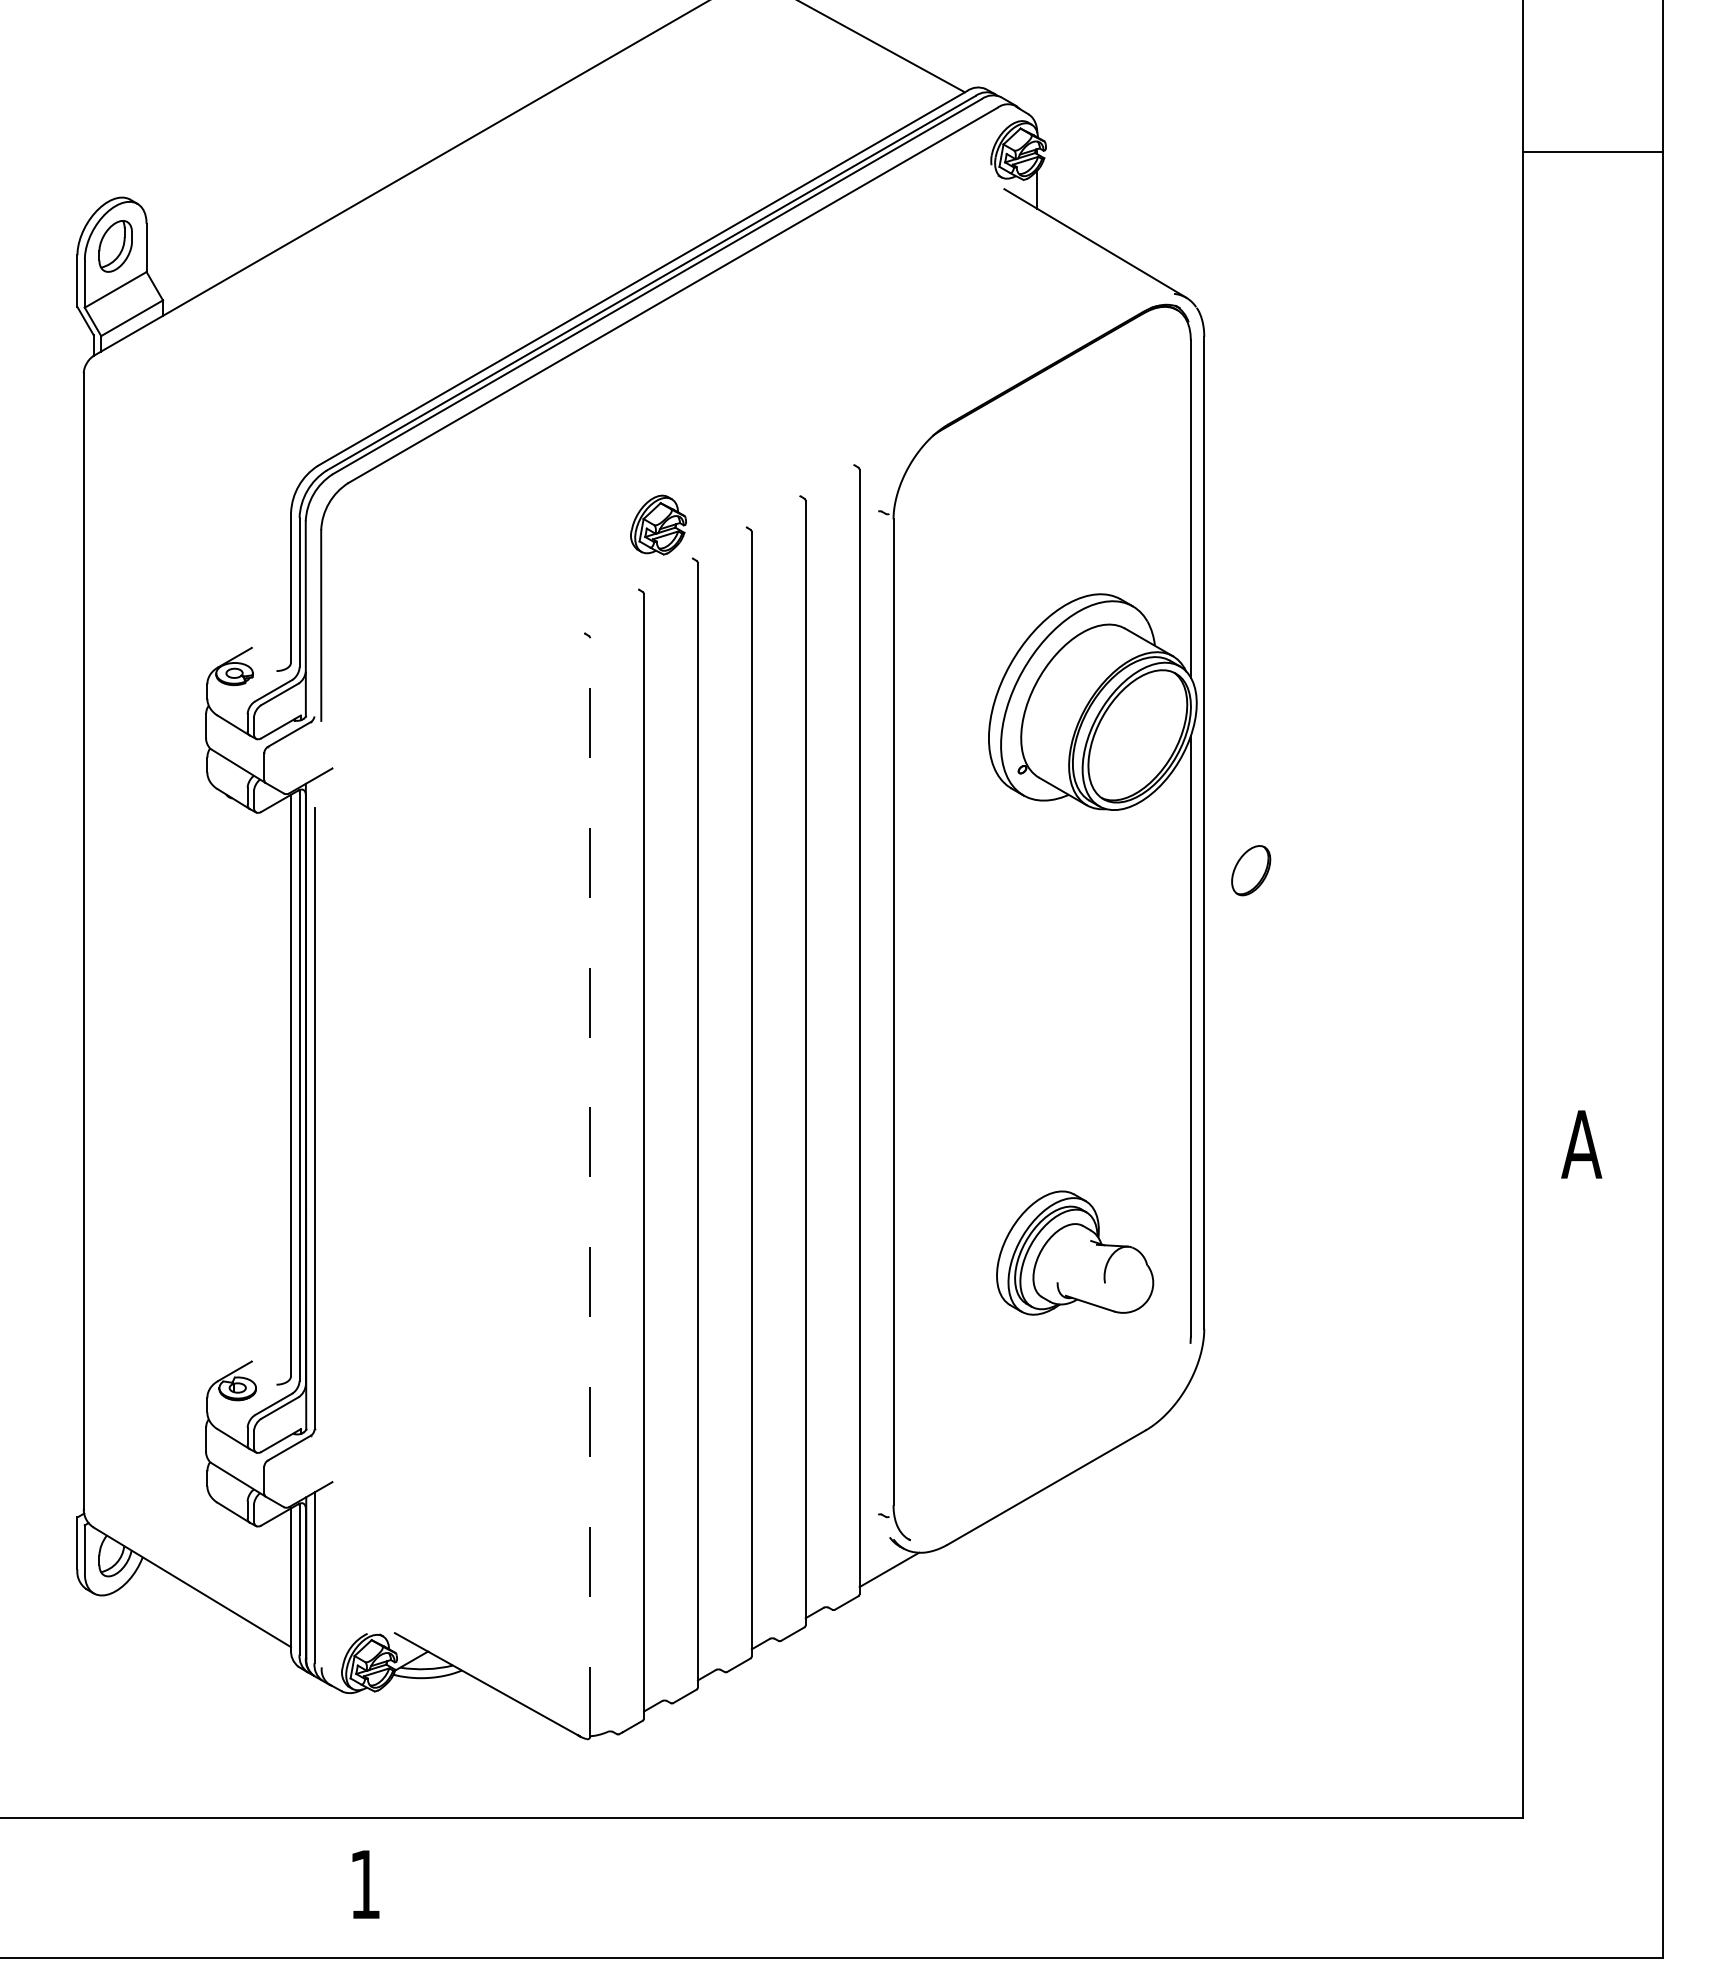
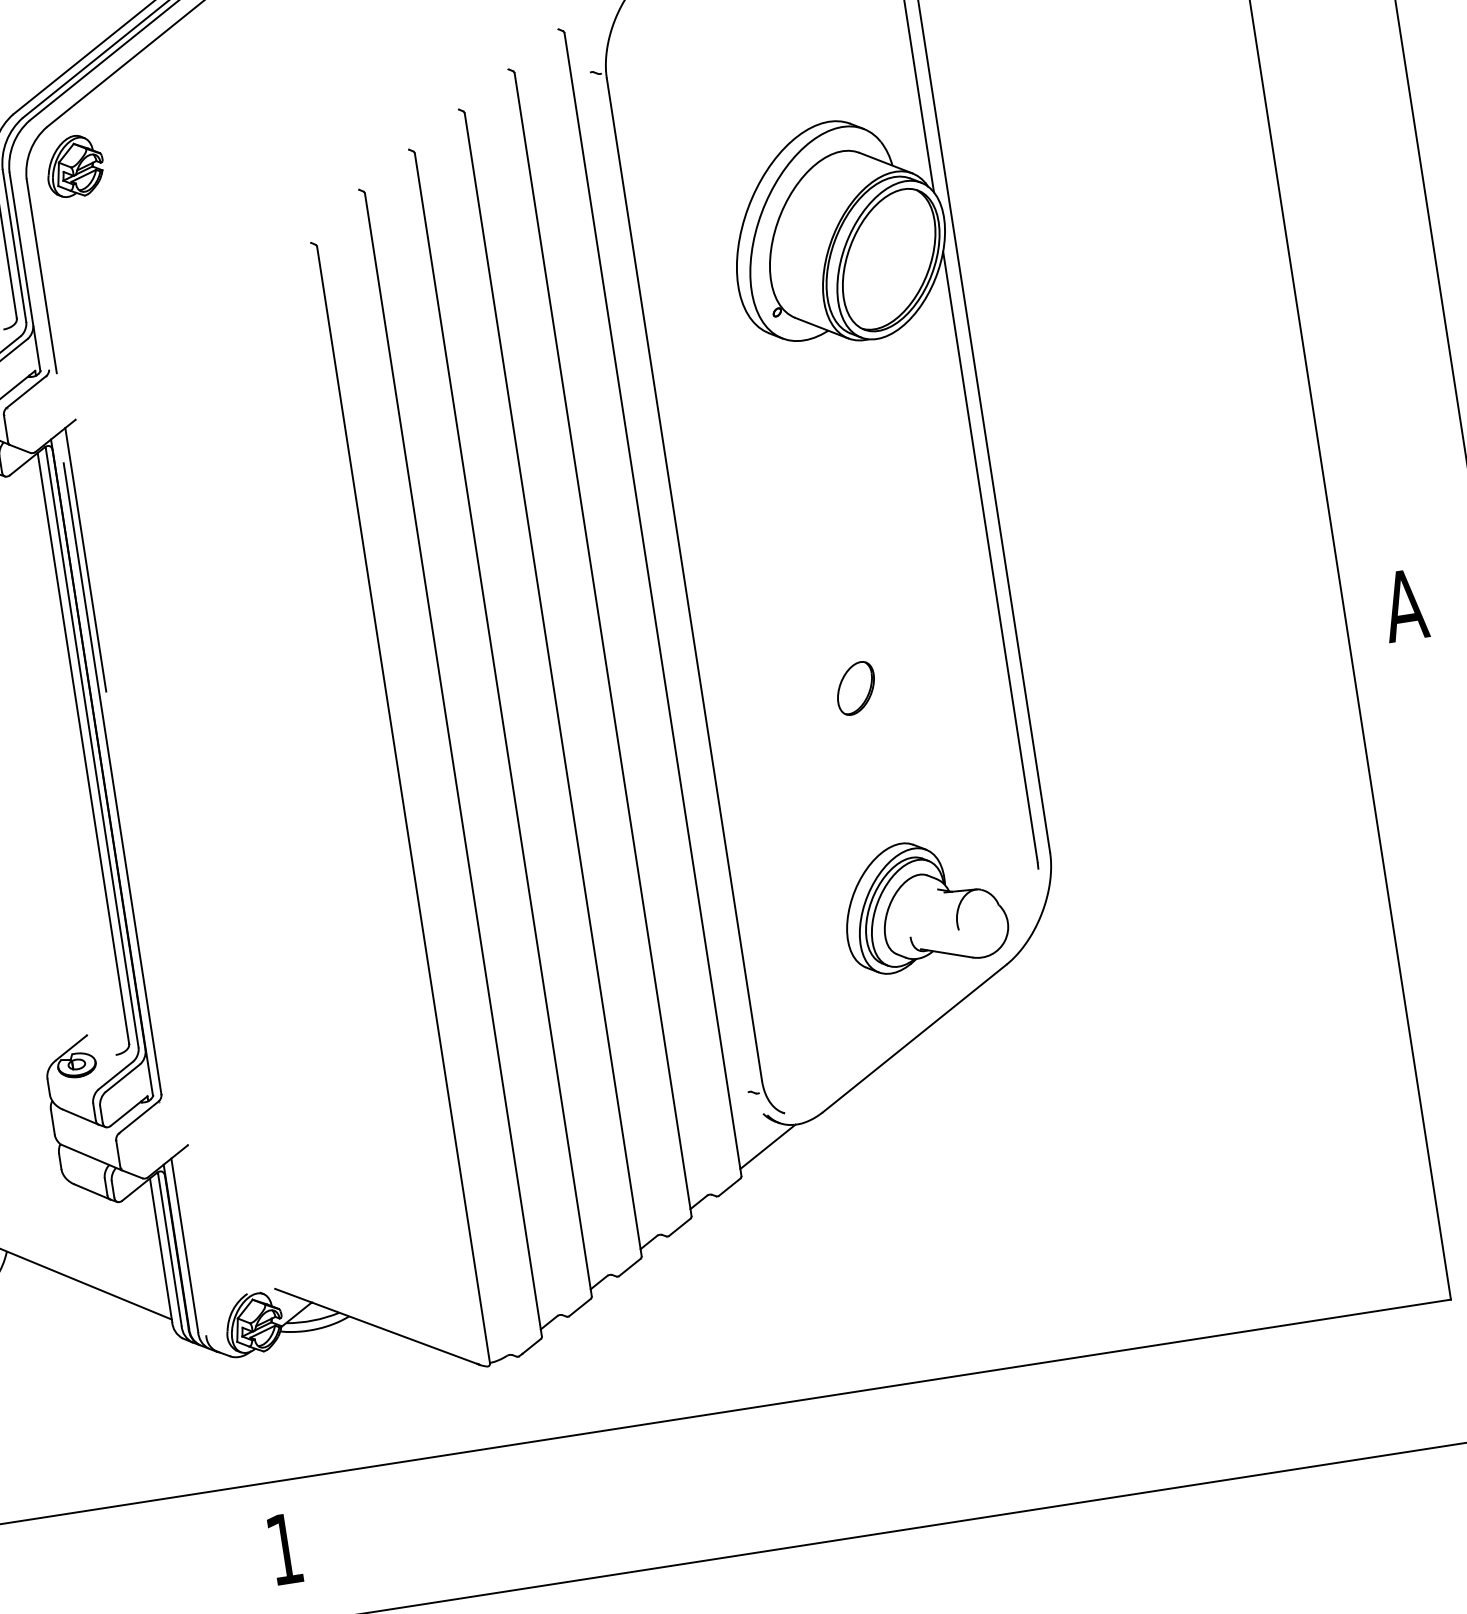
part: (658, 524) -> (74, 165), moved
part: (1251, 870) -> (856, 688), moved
line: (321, 904) -> (85, 559), added
line: (590, 1186) -> (403, 804), dashed -> solid
part: (1075, 1252) -> (924, 903), moved

